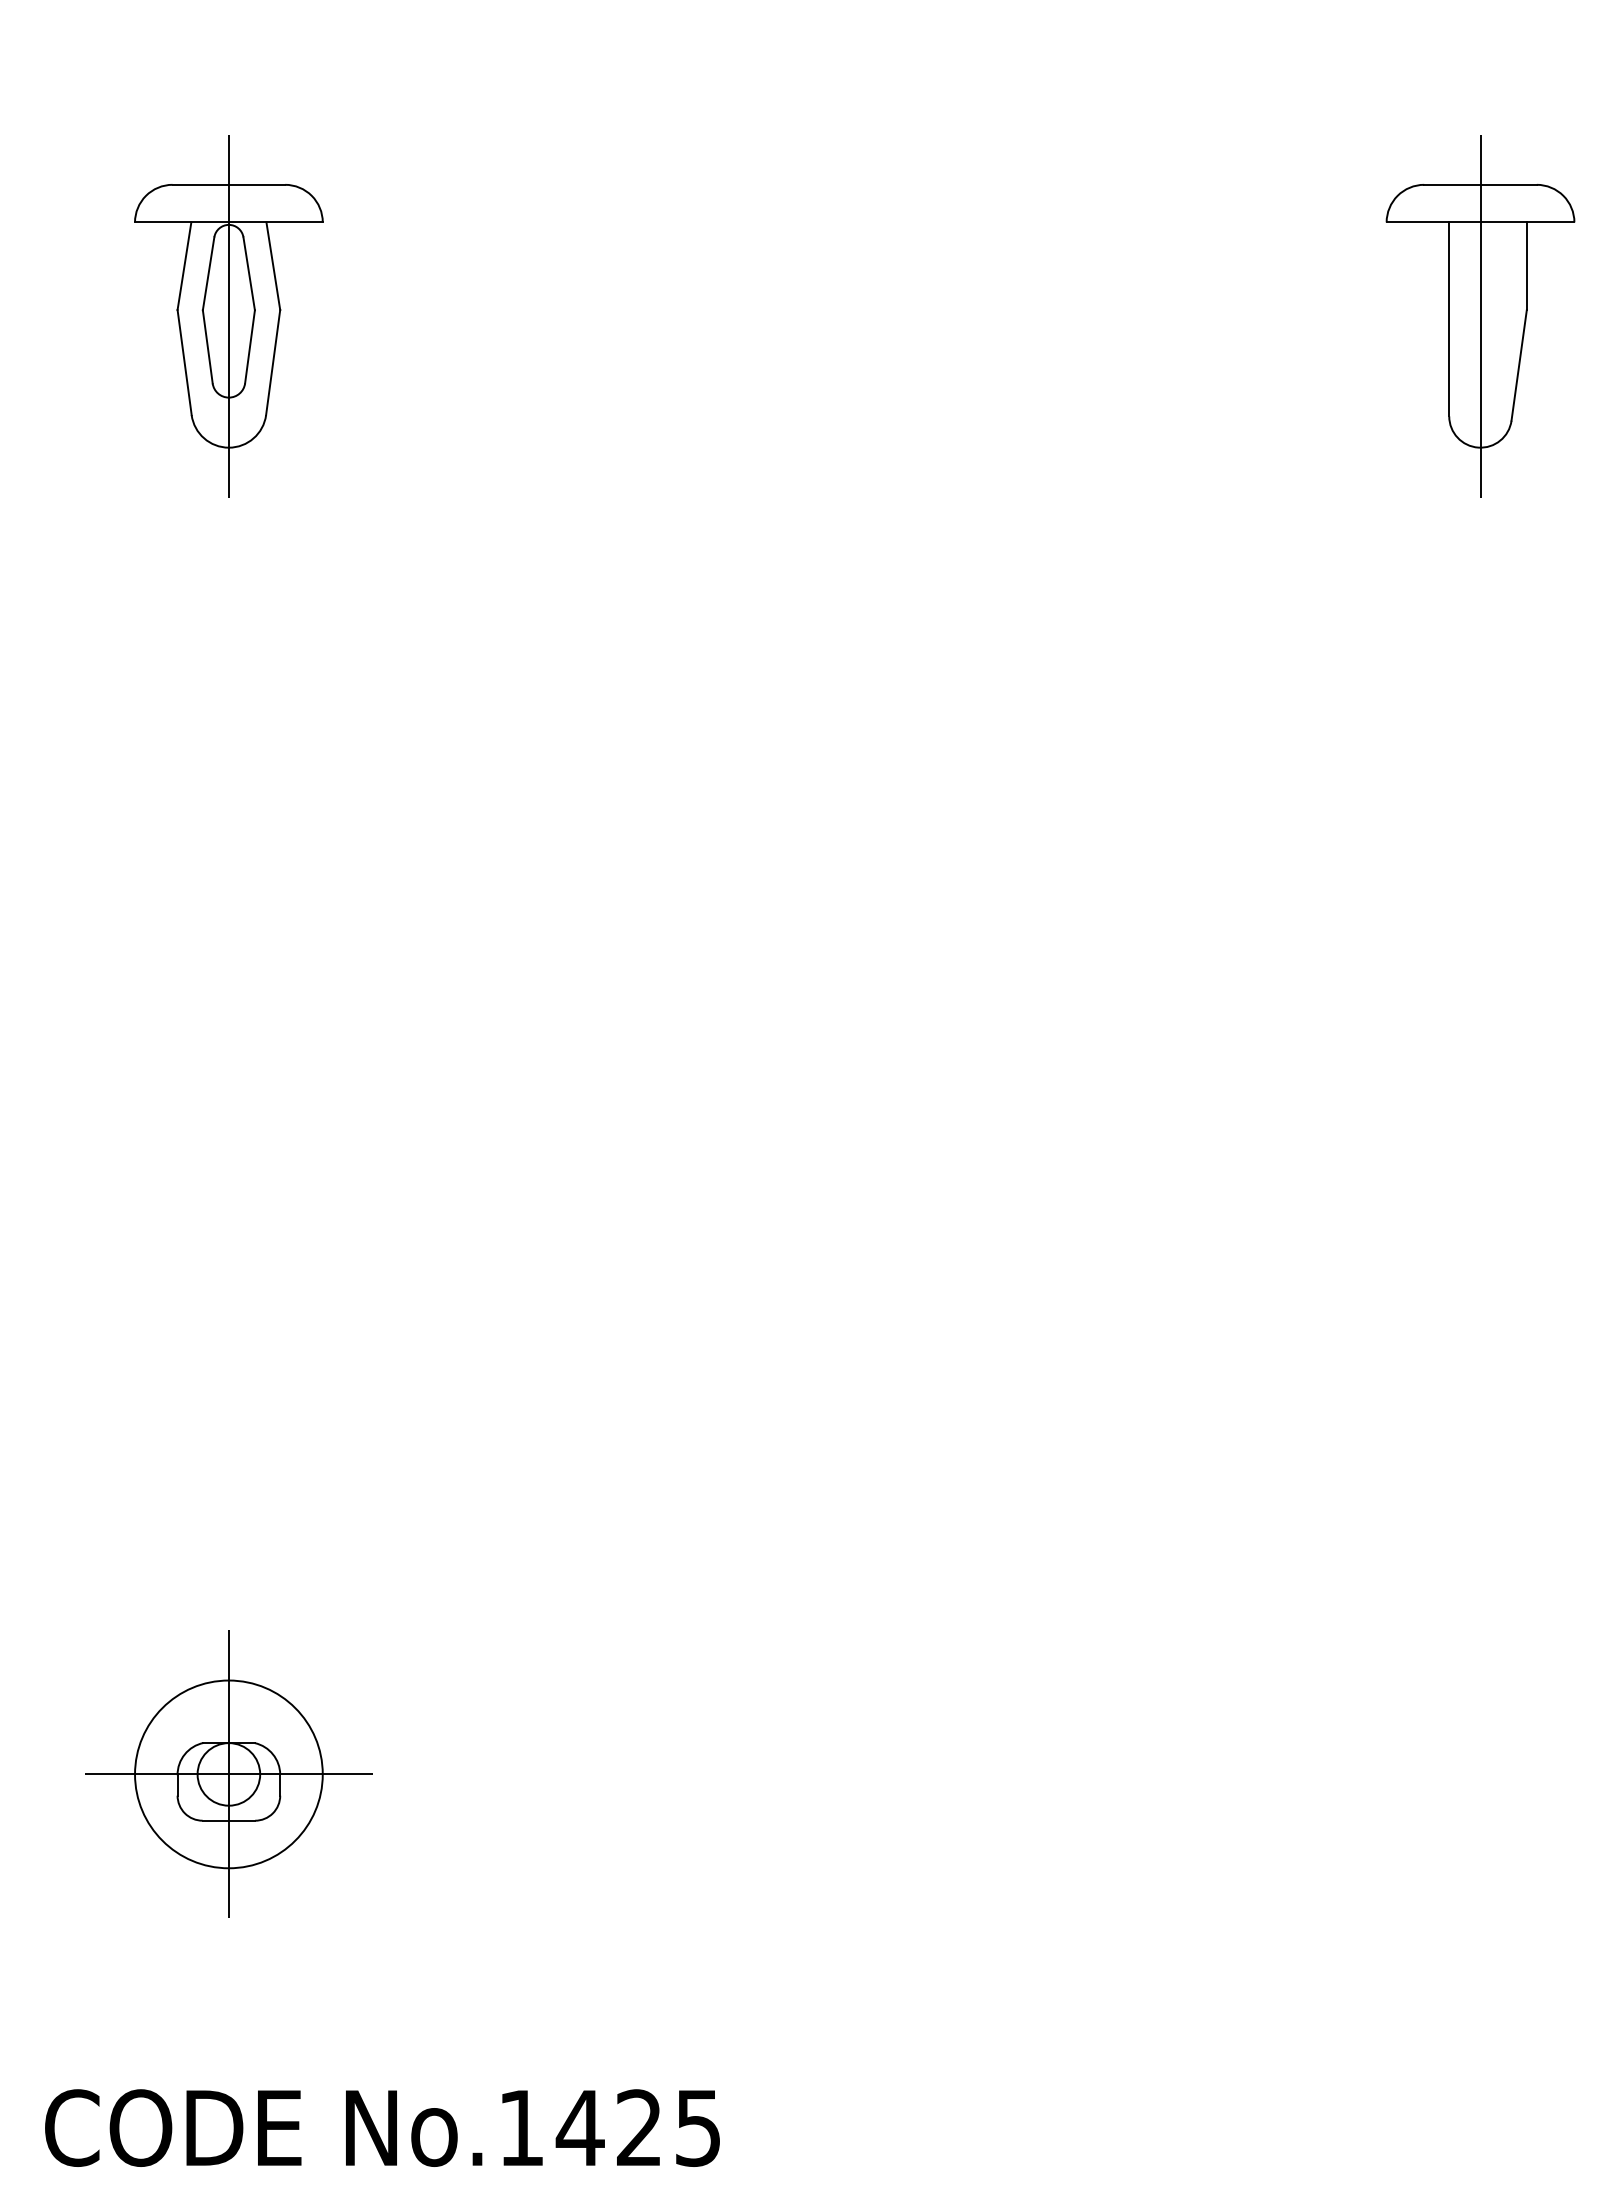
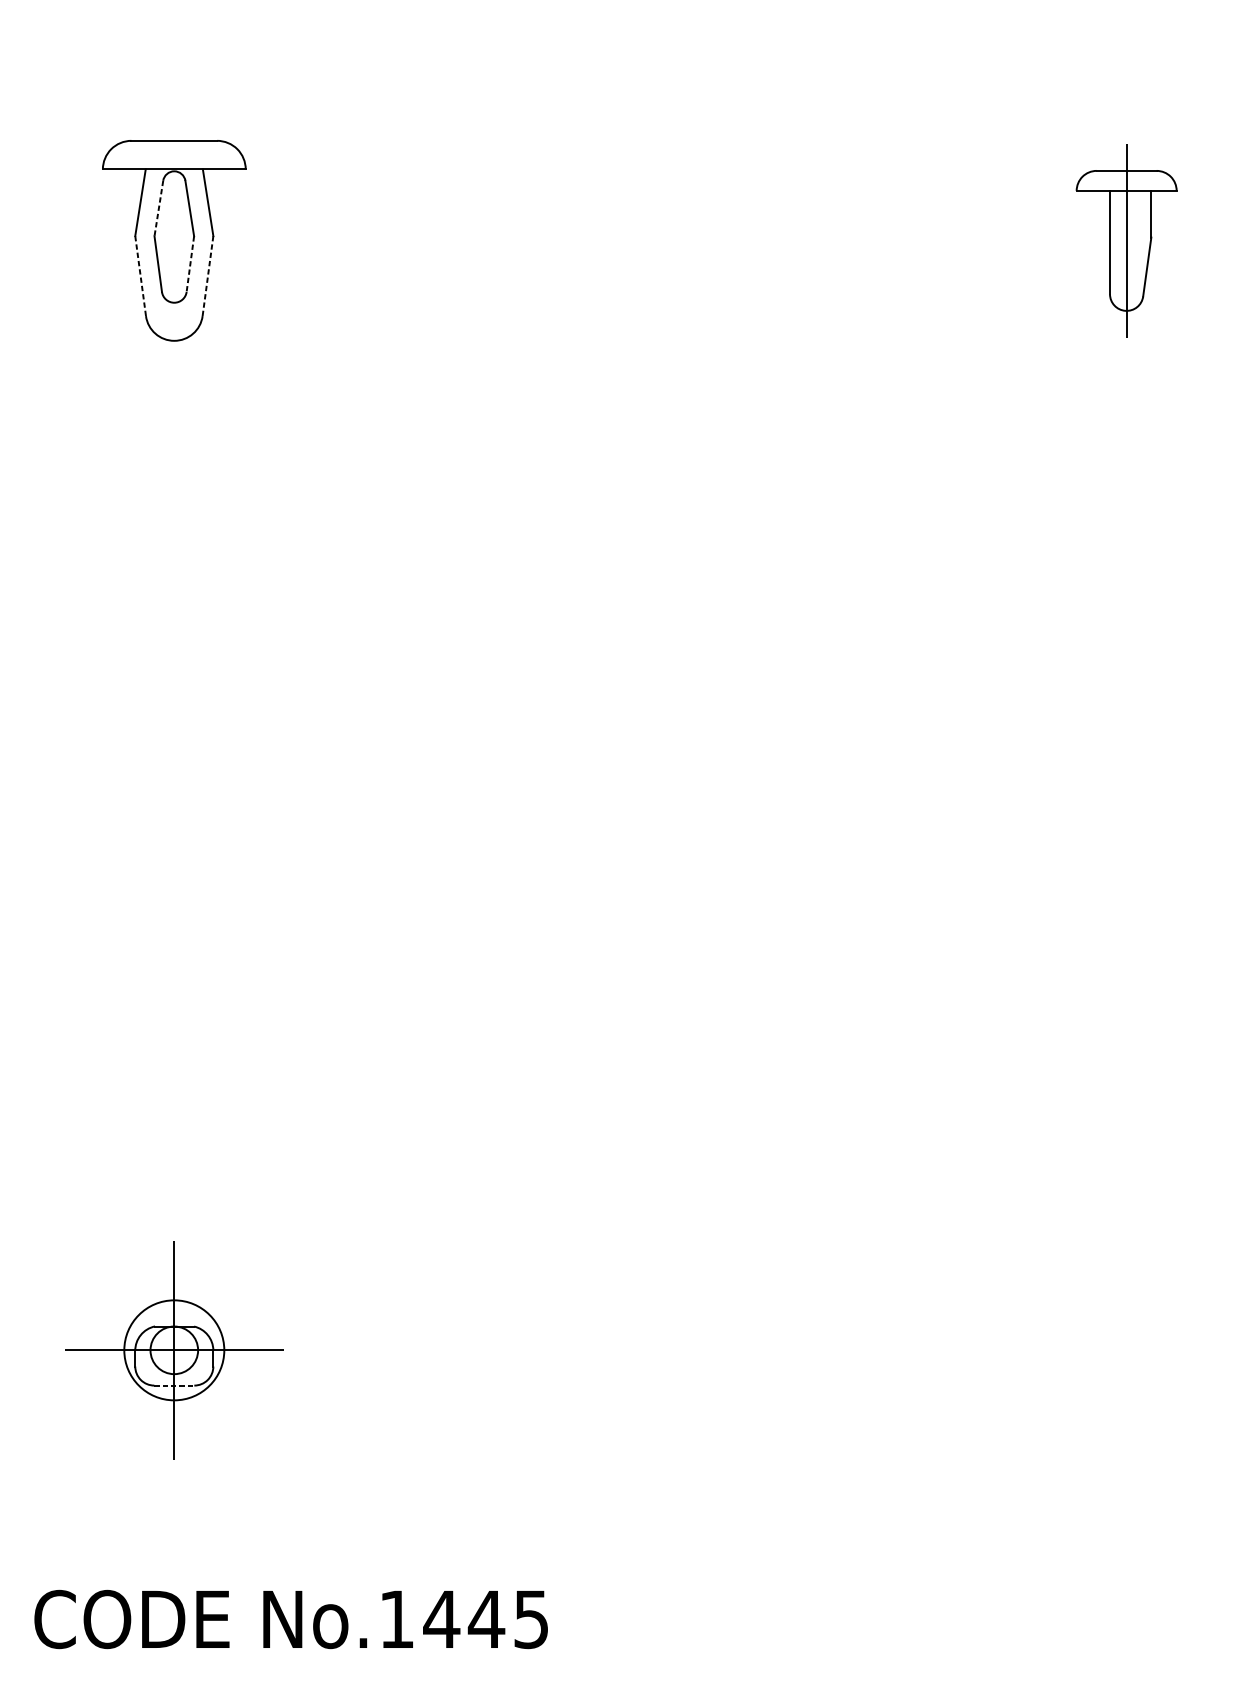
line: (208, 273) -> (158, 208), solid -> dashed
line: (228, 315) -> (174, 240), removed
part: (1480, 316) -> (1126, 241), size x0.7
line: (250, 346) -> (190, 263), solid -> dashed
line: (184, 363) -> (140, 276), solid -> dashed
line: (273, 363) -> (208, 276), solid -> dashed
circle: (228, 1774) -> (174, 1350), size x0.7
line: (229, 1820) -> (174, 1385), solid -> dashed
text: (638, 2127) -> (485, 1619), No.1425 -> No.1445

